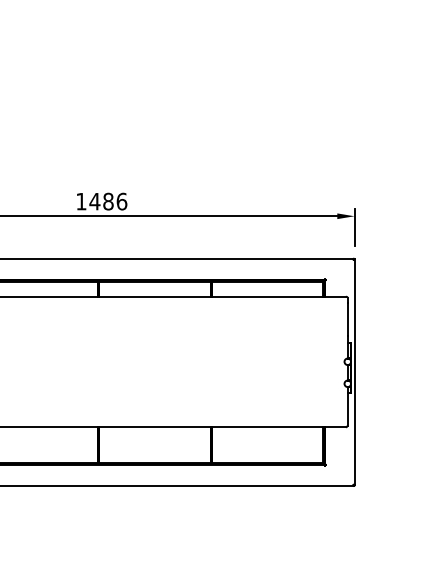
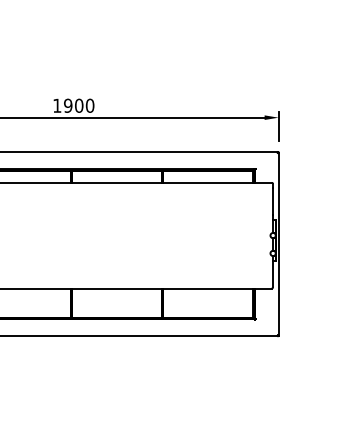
text: (108, 201) -> (79, 105), 1486 -> 1900

